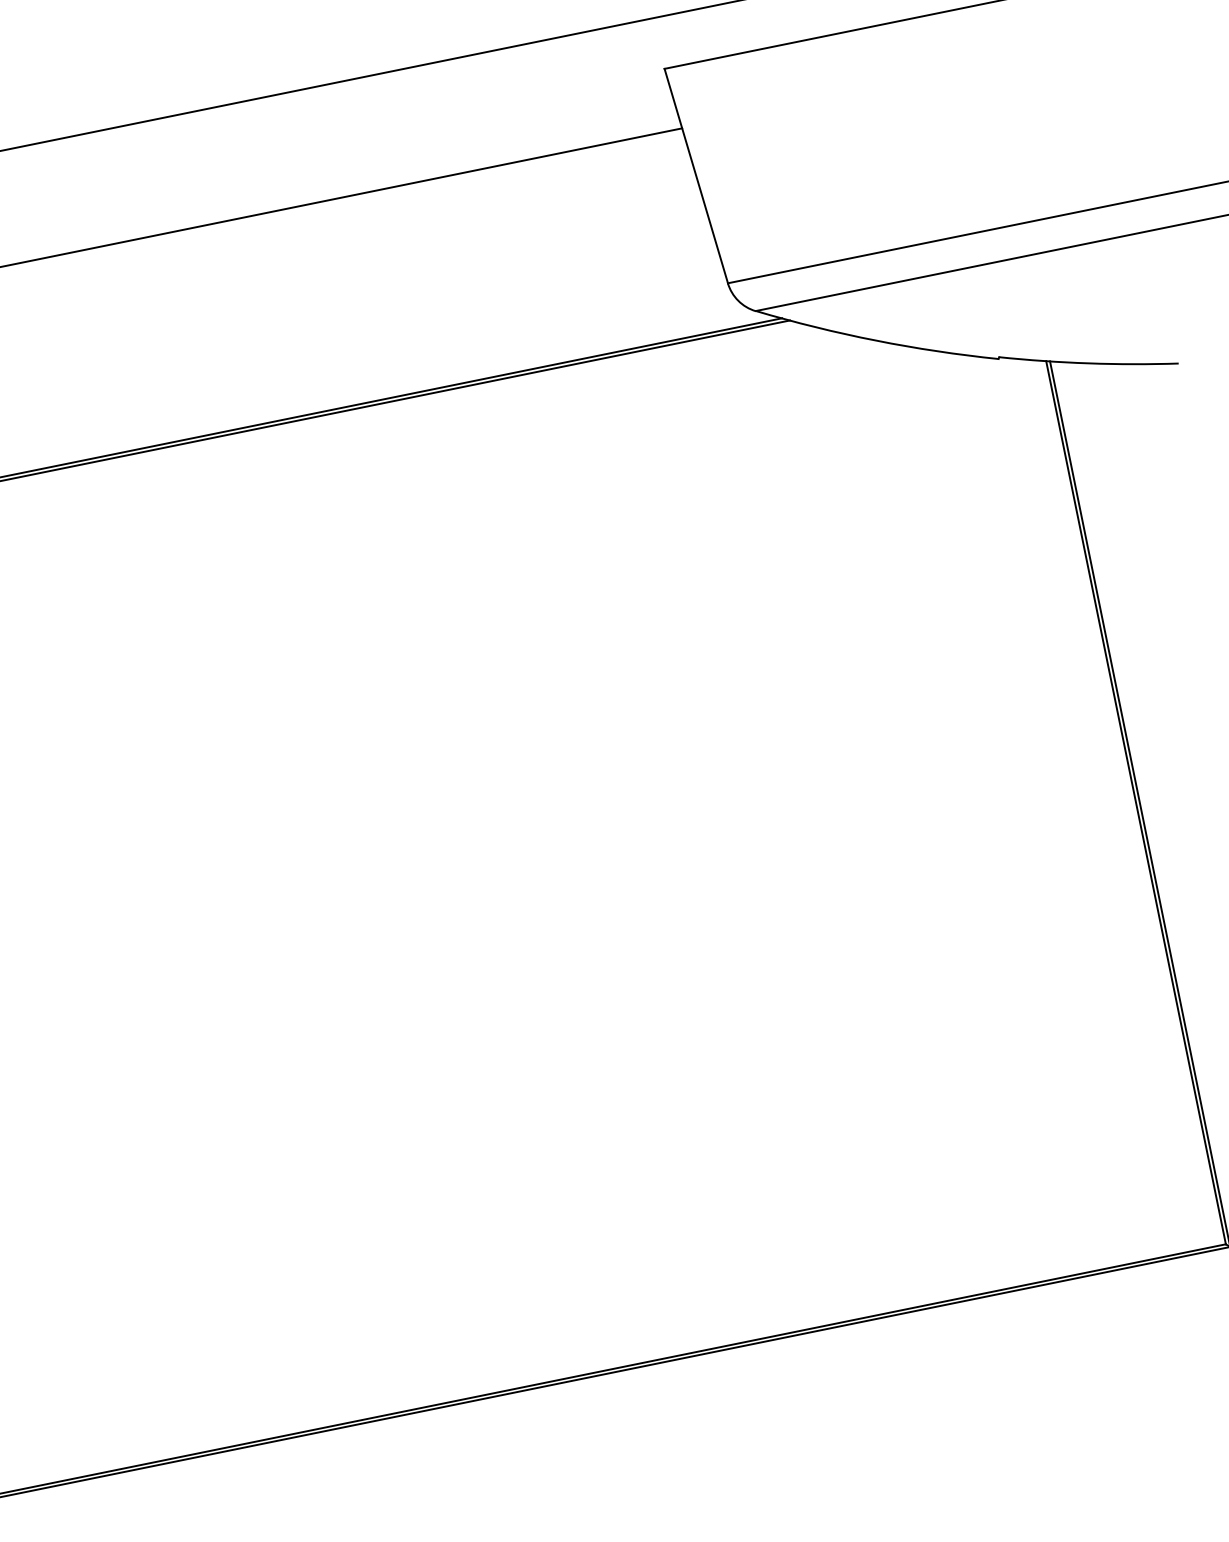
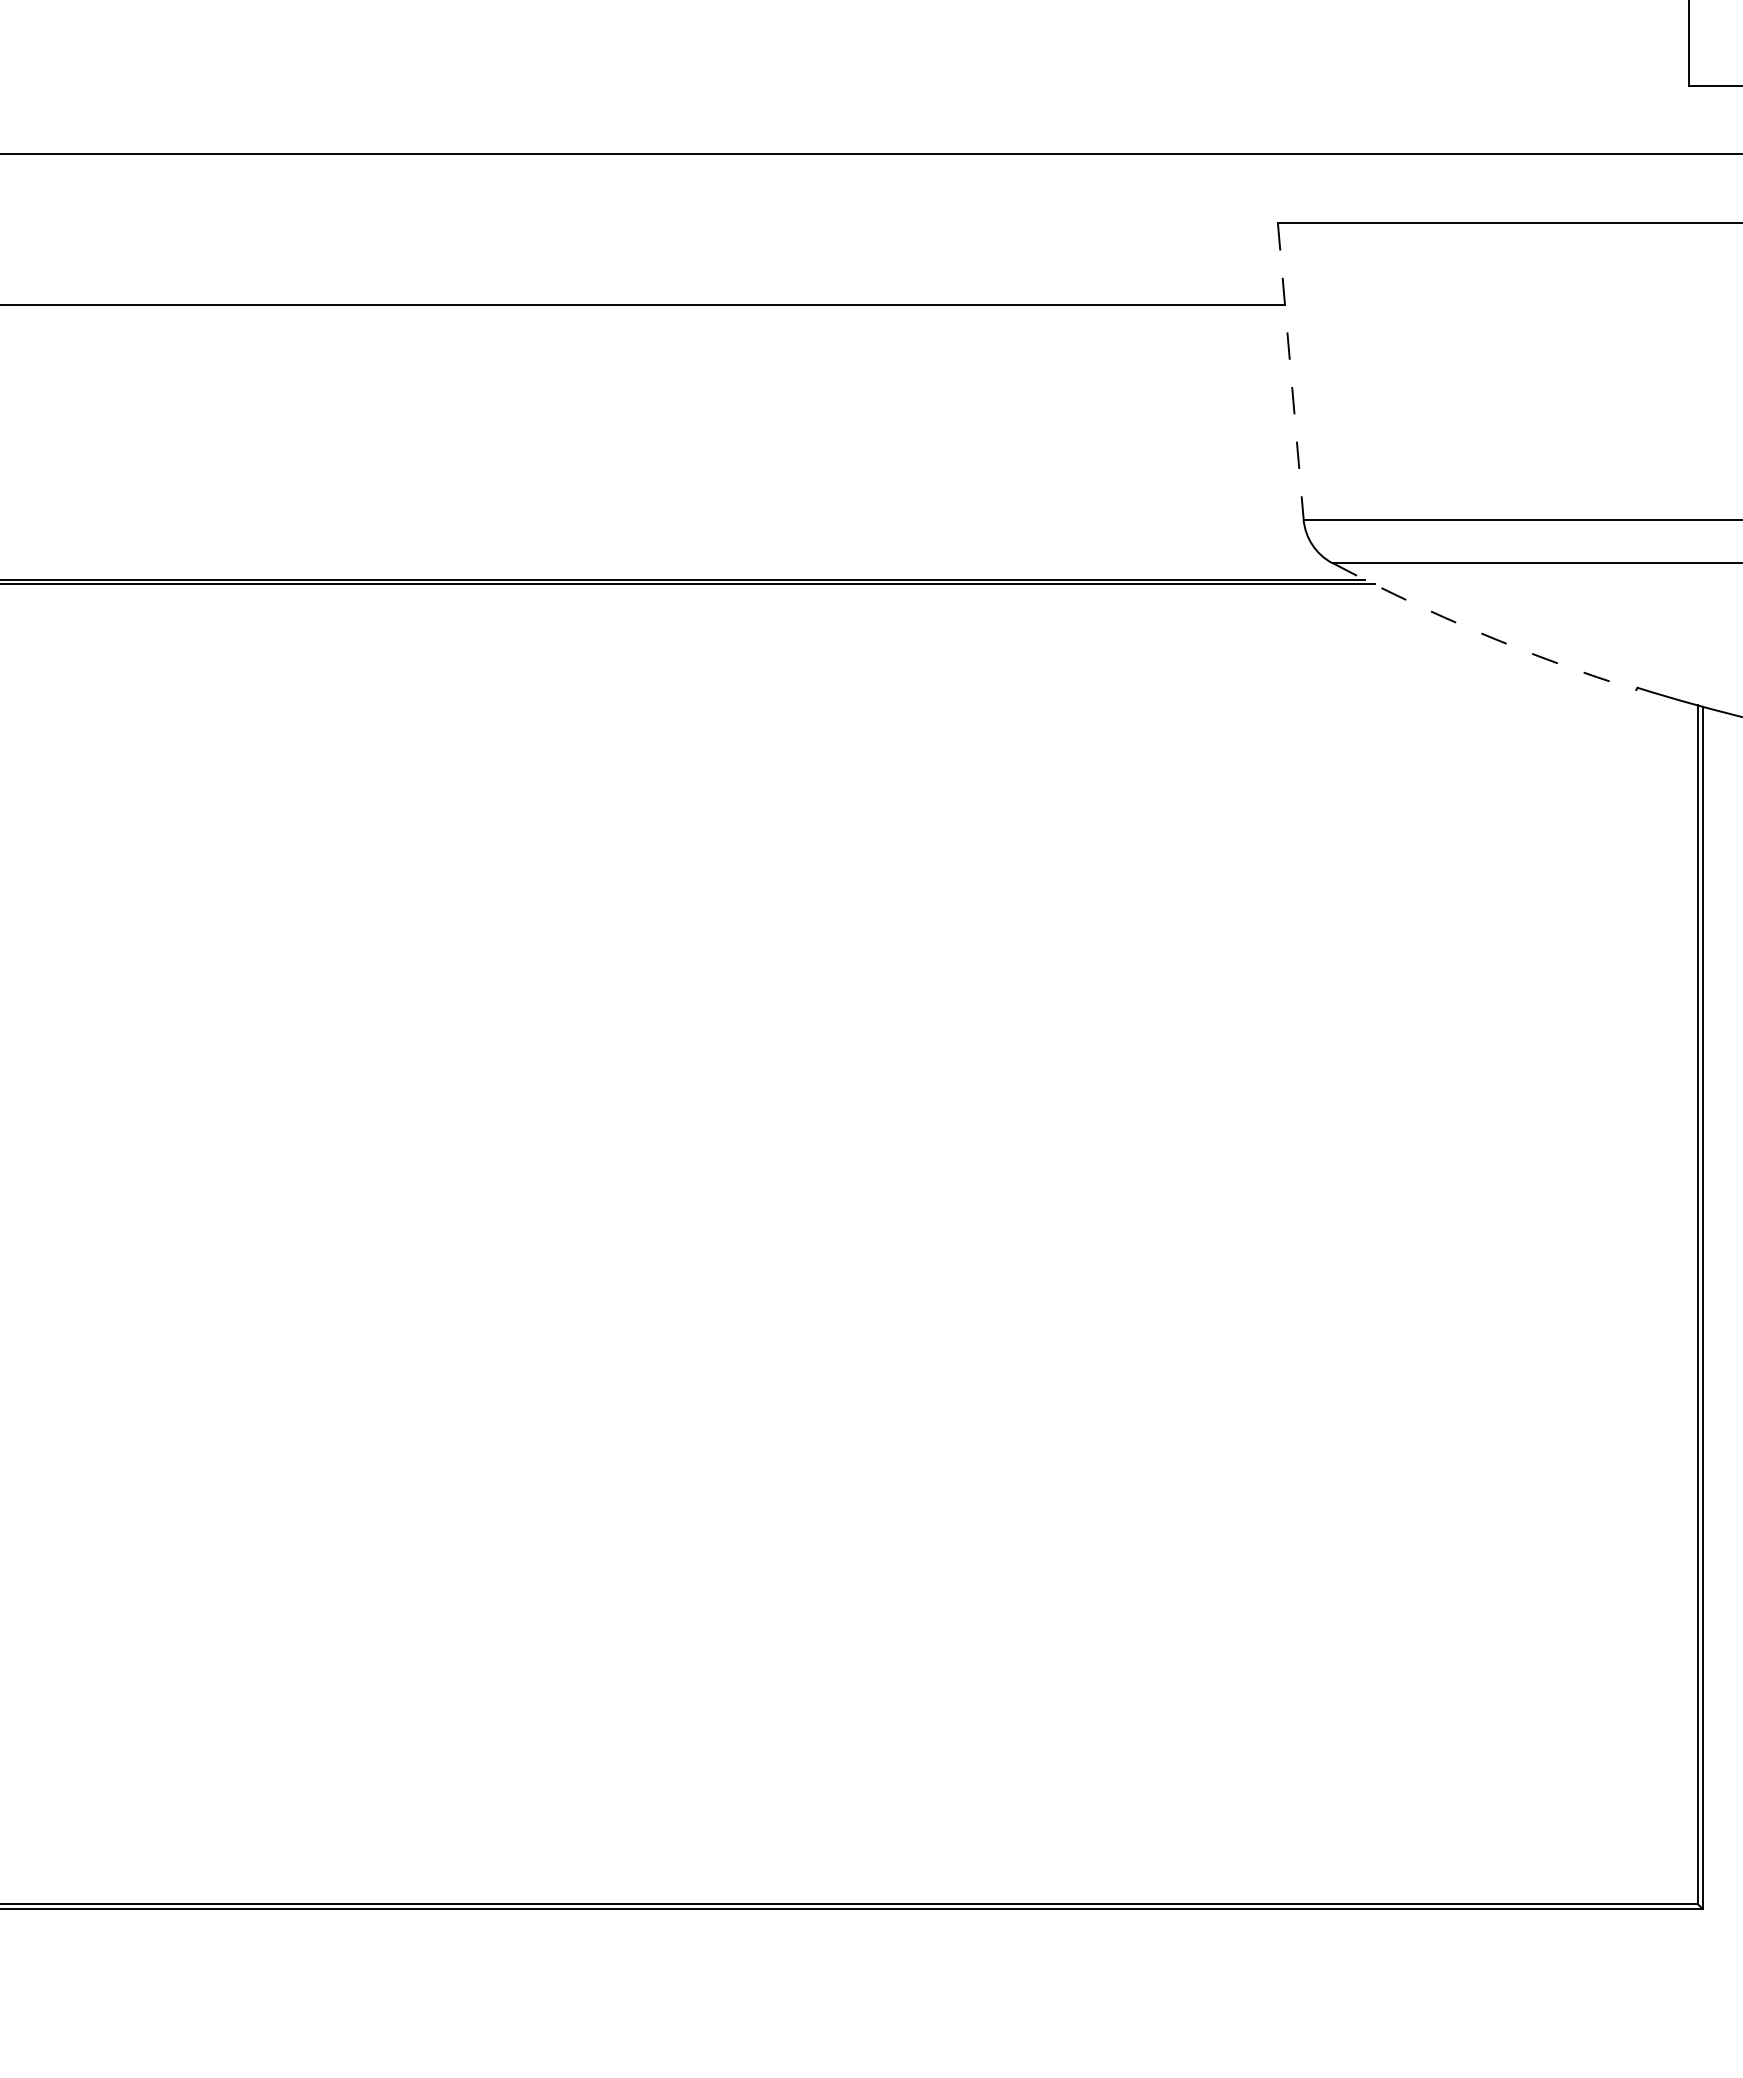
line: (696, 176) -> (1290, 371), solid -> dashed
arc: (876, 340) -> (1481, 633), solid -> dashed

